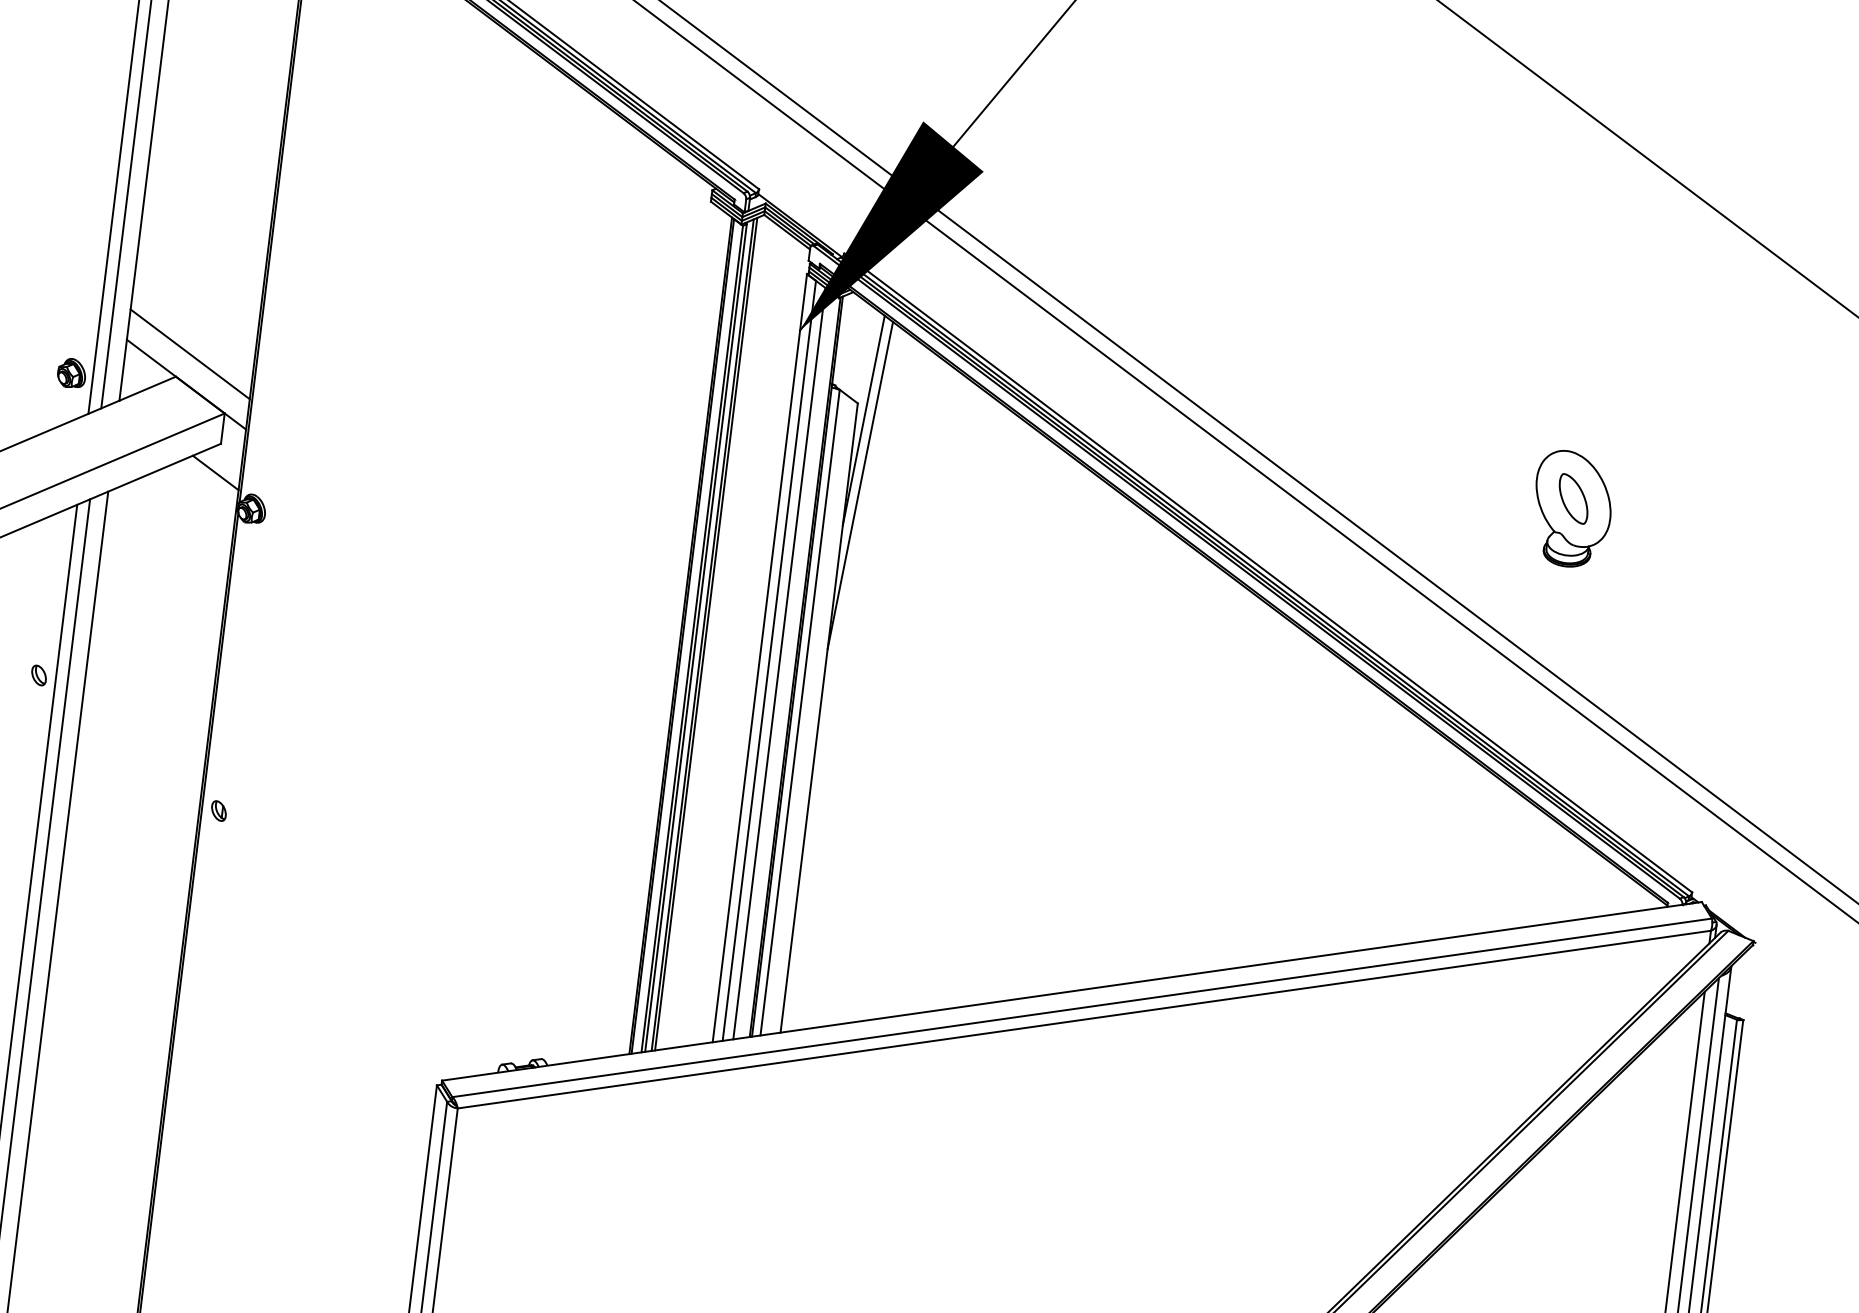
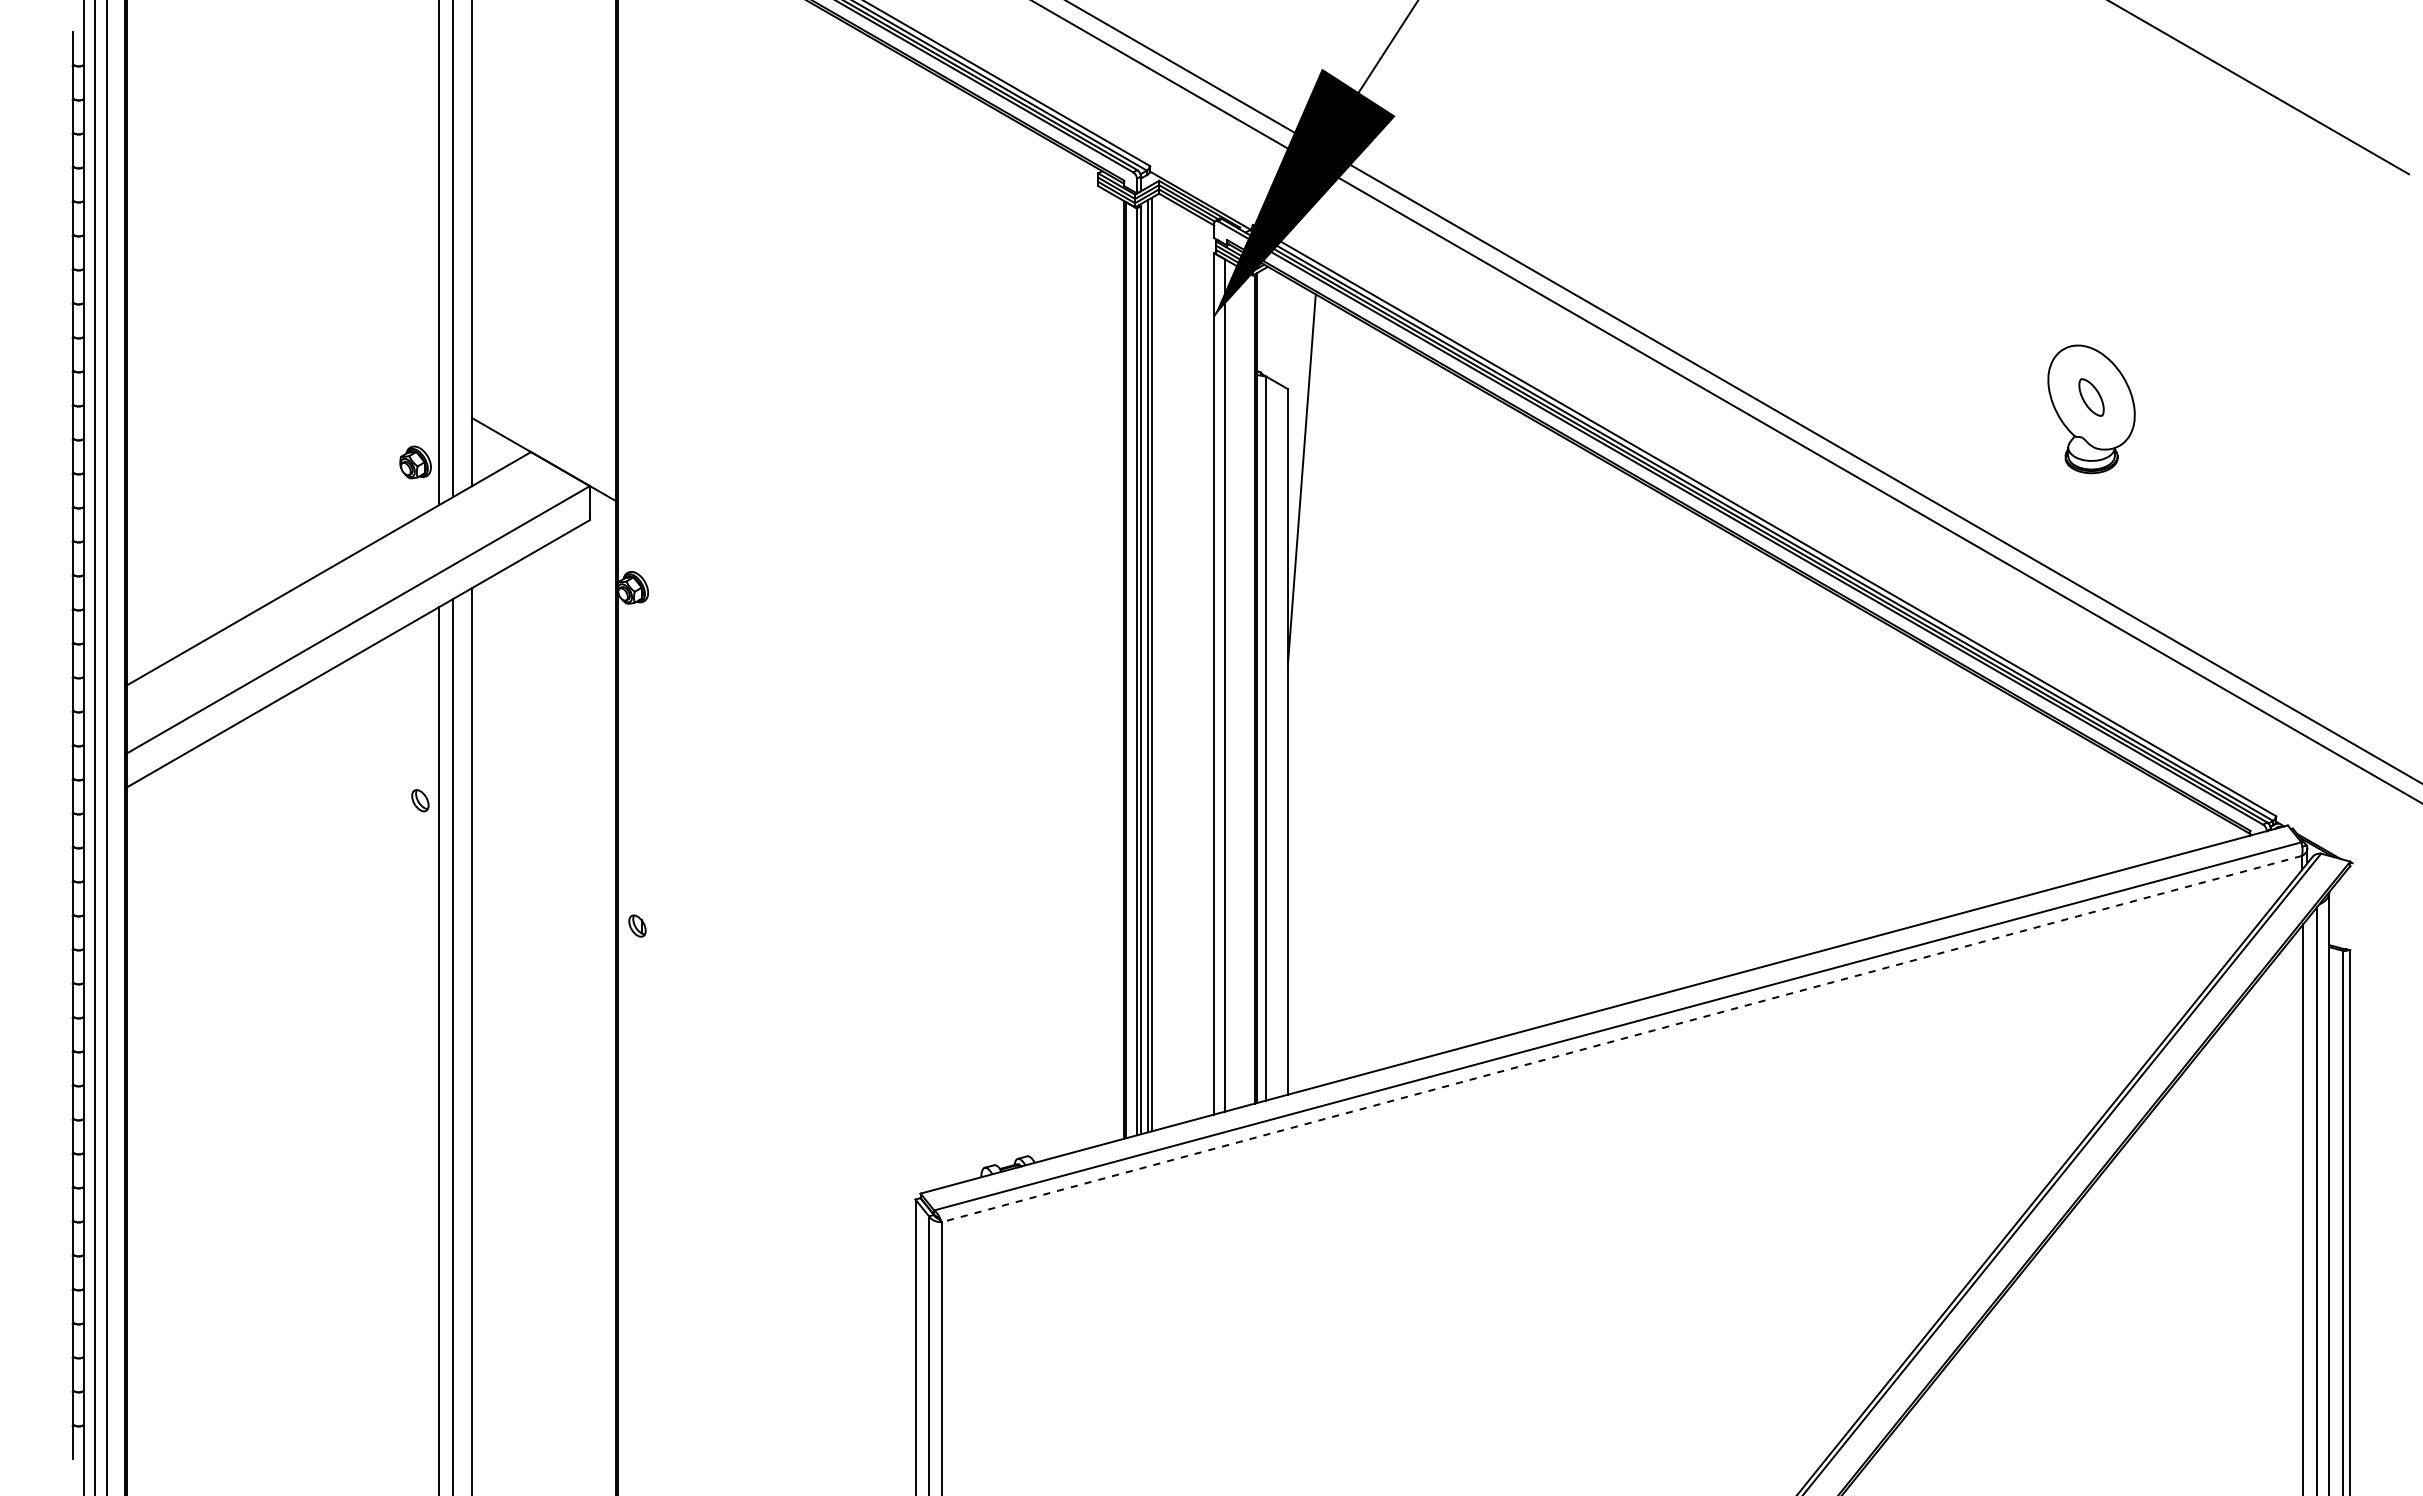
line: (189, 354) -> (543, 425), removed
line: (863, 419) -> (1296, 406), removed
line: (215, 472) -> (587, 552), removed
part: (1573, 498) -> (2091, 397), size x0.7
line: (779, 663) -> (1236, 687), removed
line: (1084, 1019) -> (1621, 1039), solid -> dashed

